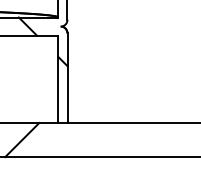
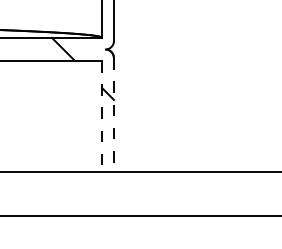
line: (67, 78) -> (114, 115), solid -> dashed
line: (58, 79) -> (102, 116), solid -> dashed
line: (22, 139) -> (56, 193), removed

